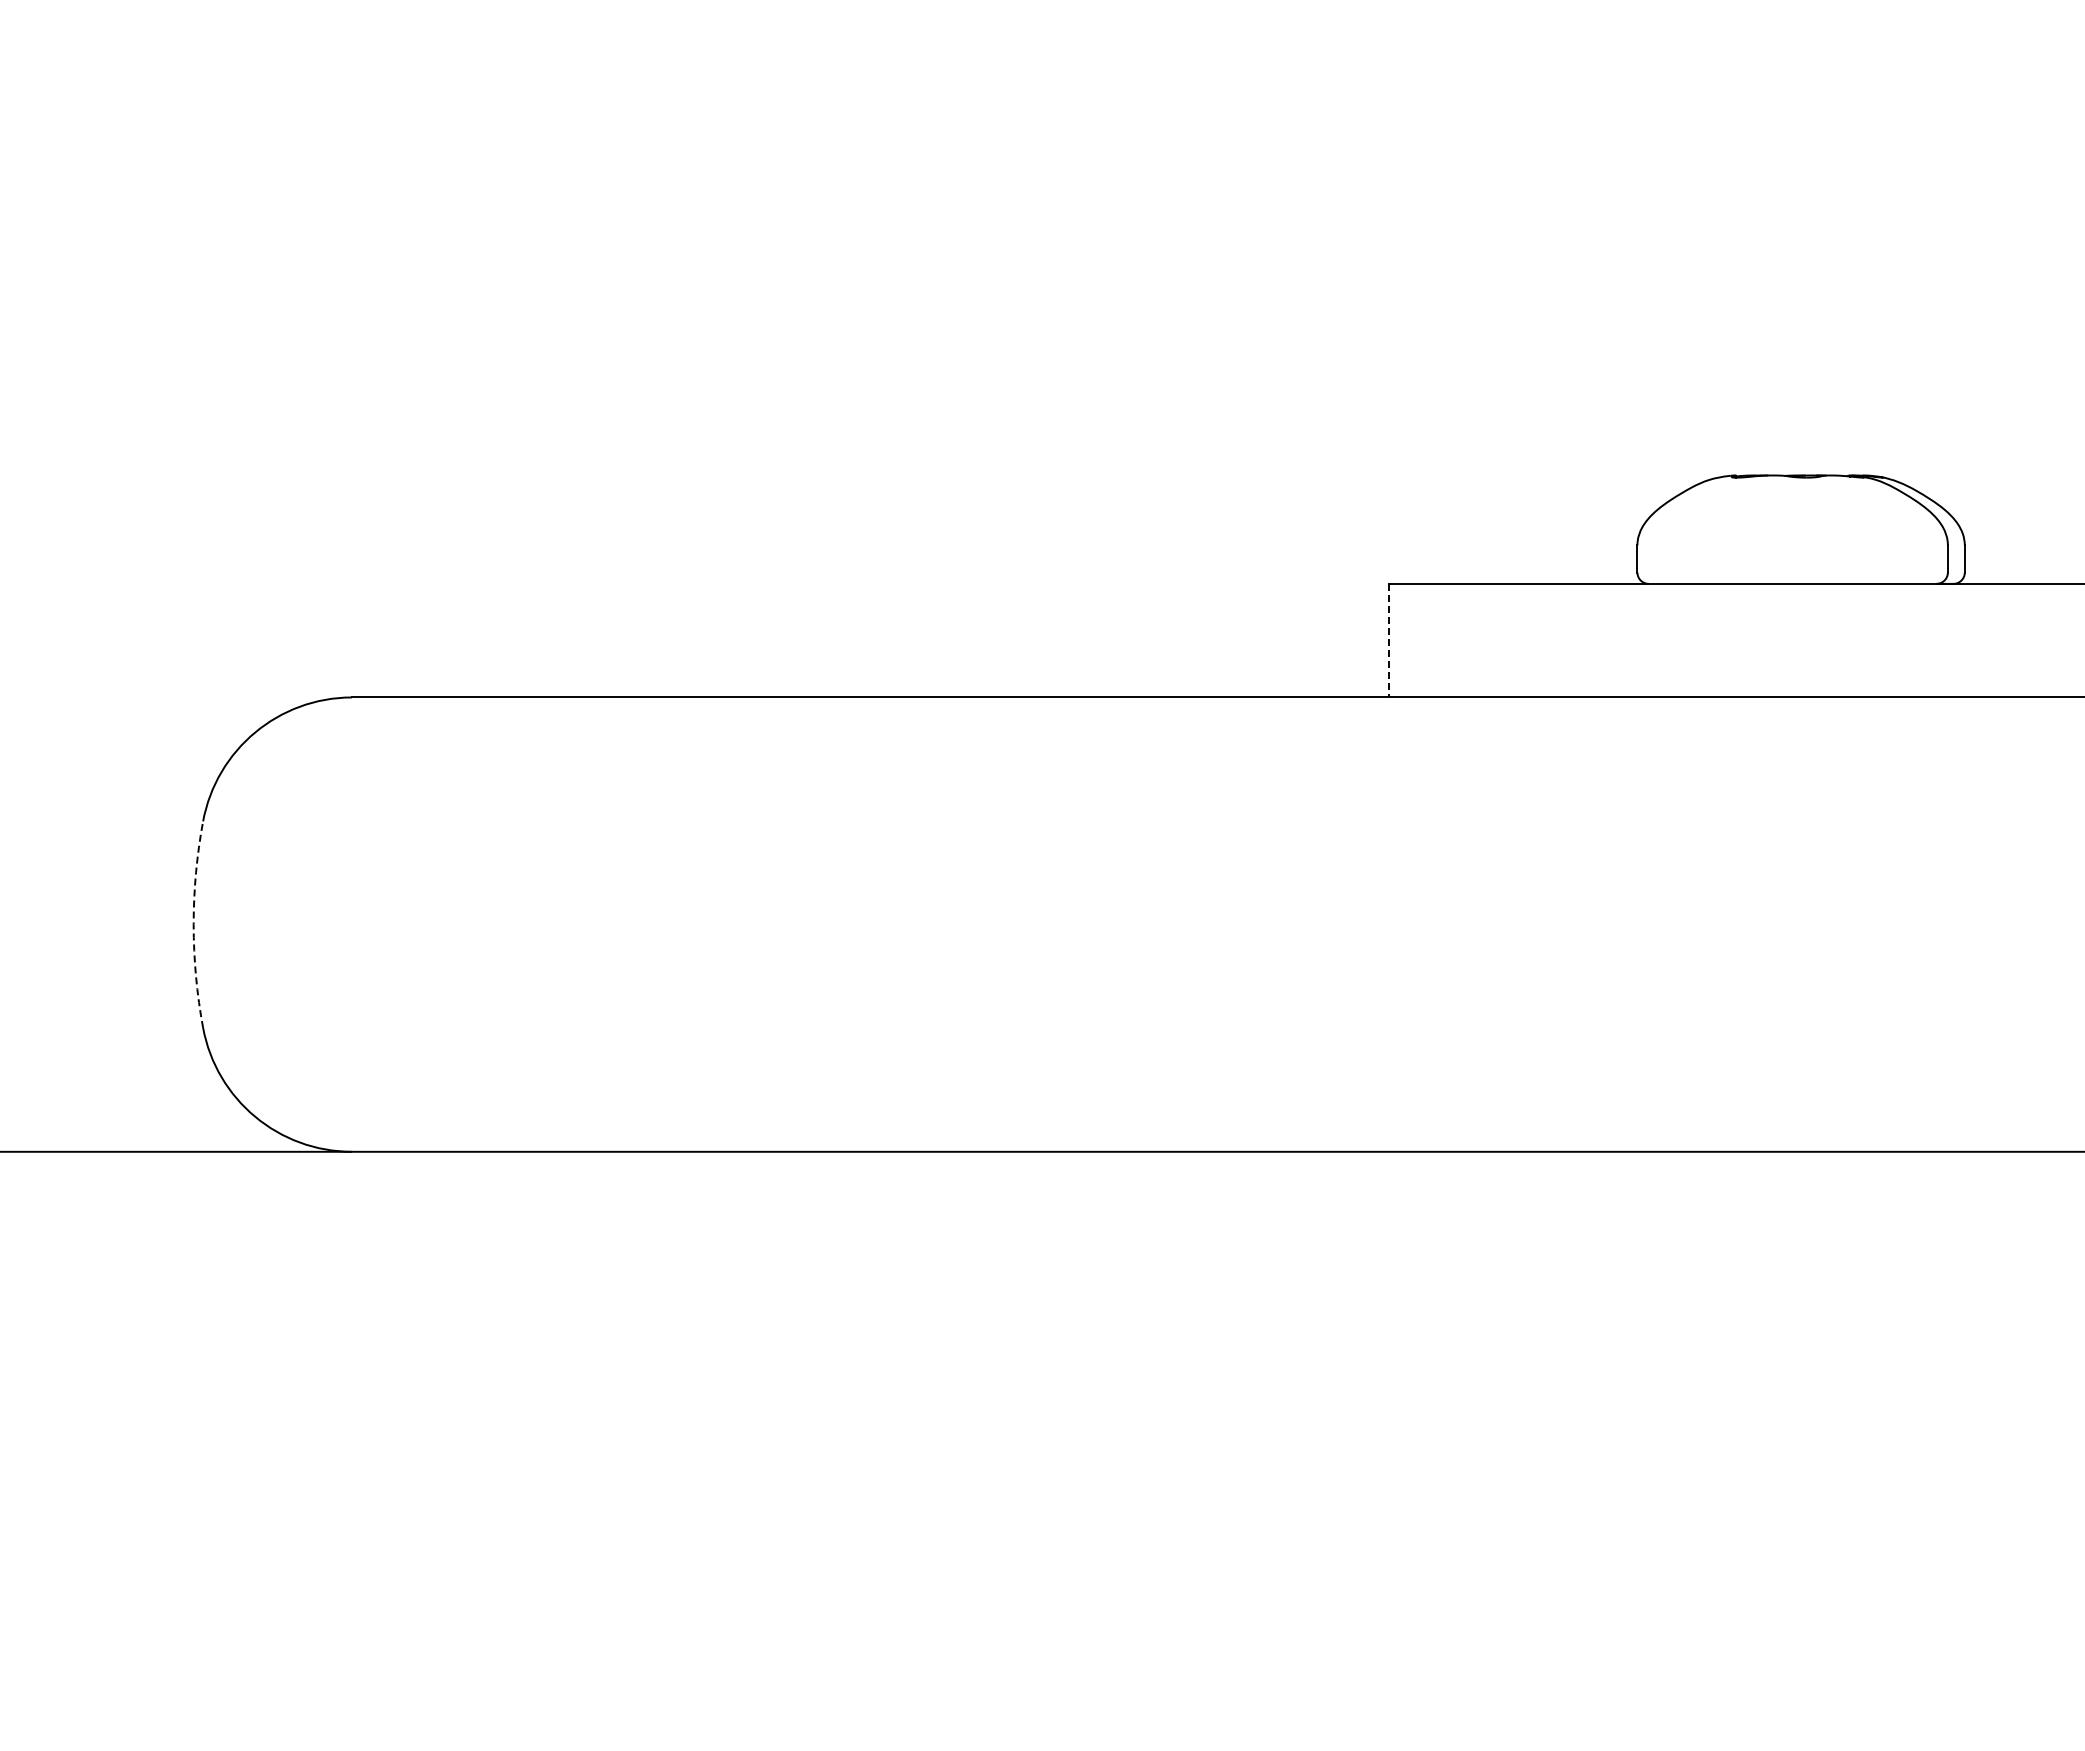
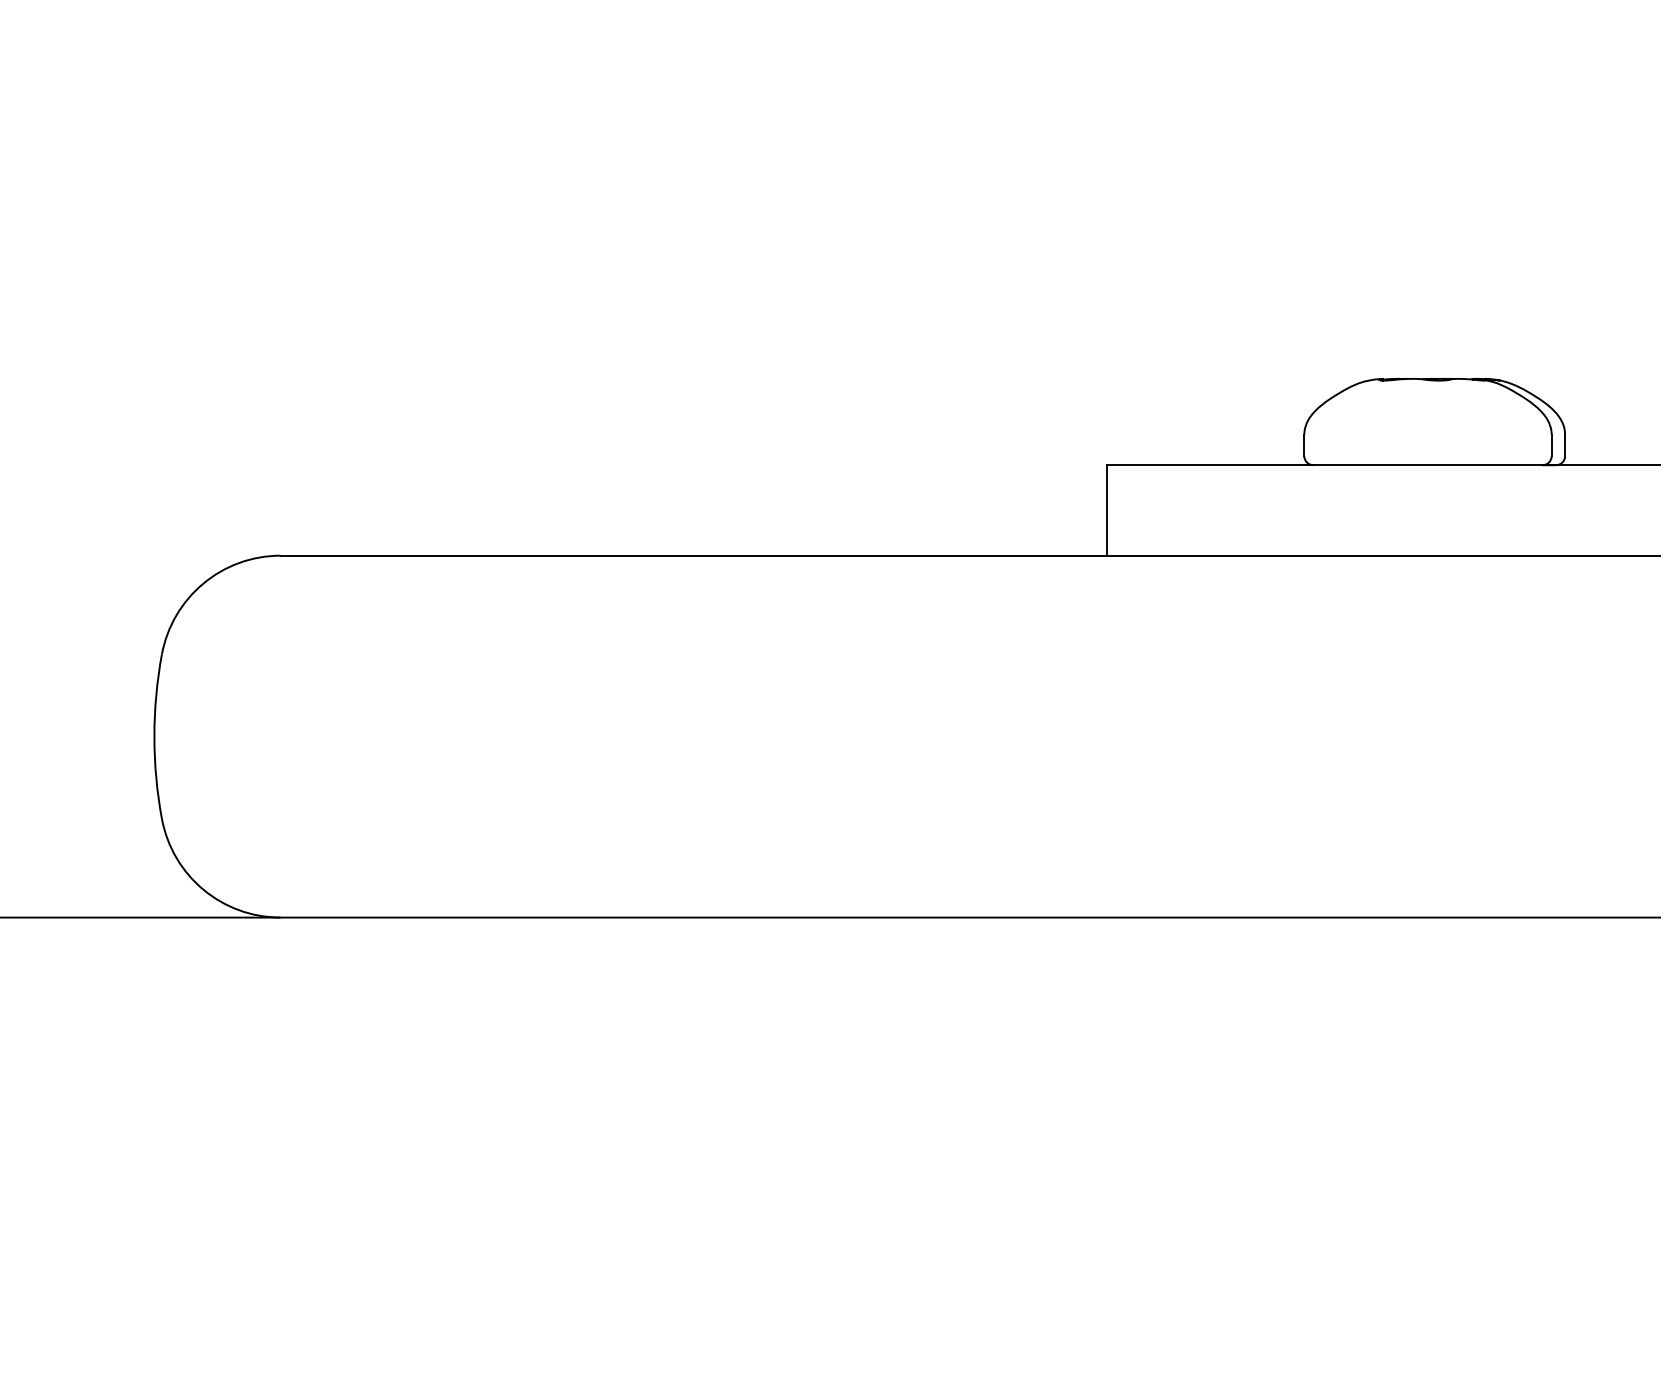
line: (1389, 640) -> (1106, 510), dashed -> solid
arc: (193, 924) -> (154, 736), dashed -> solid

